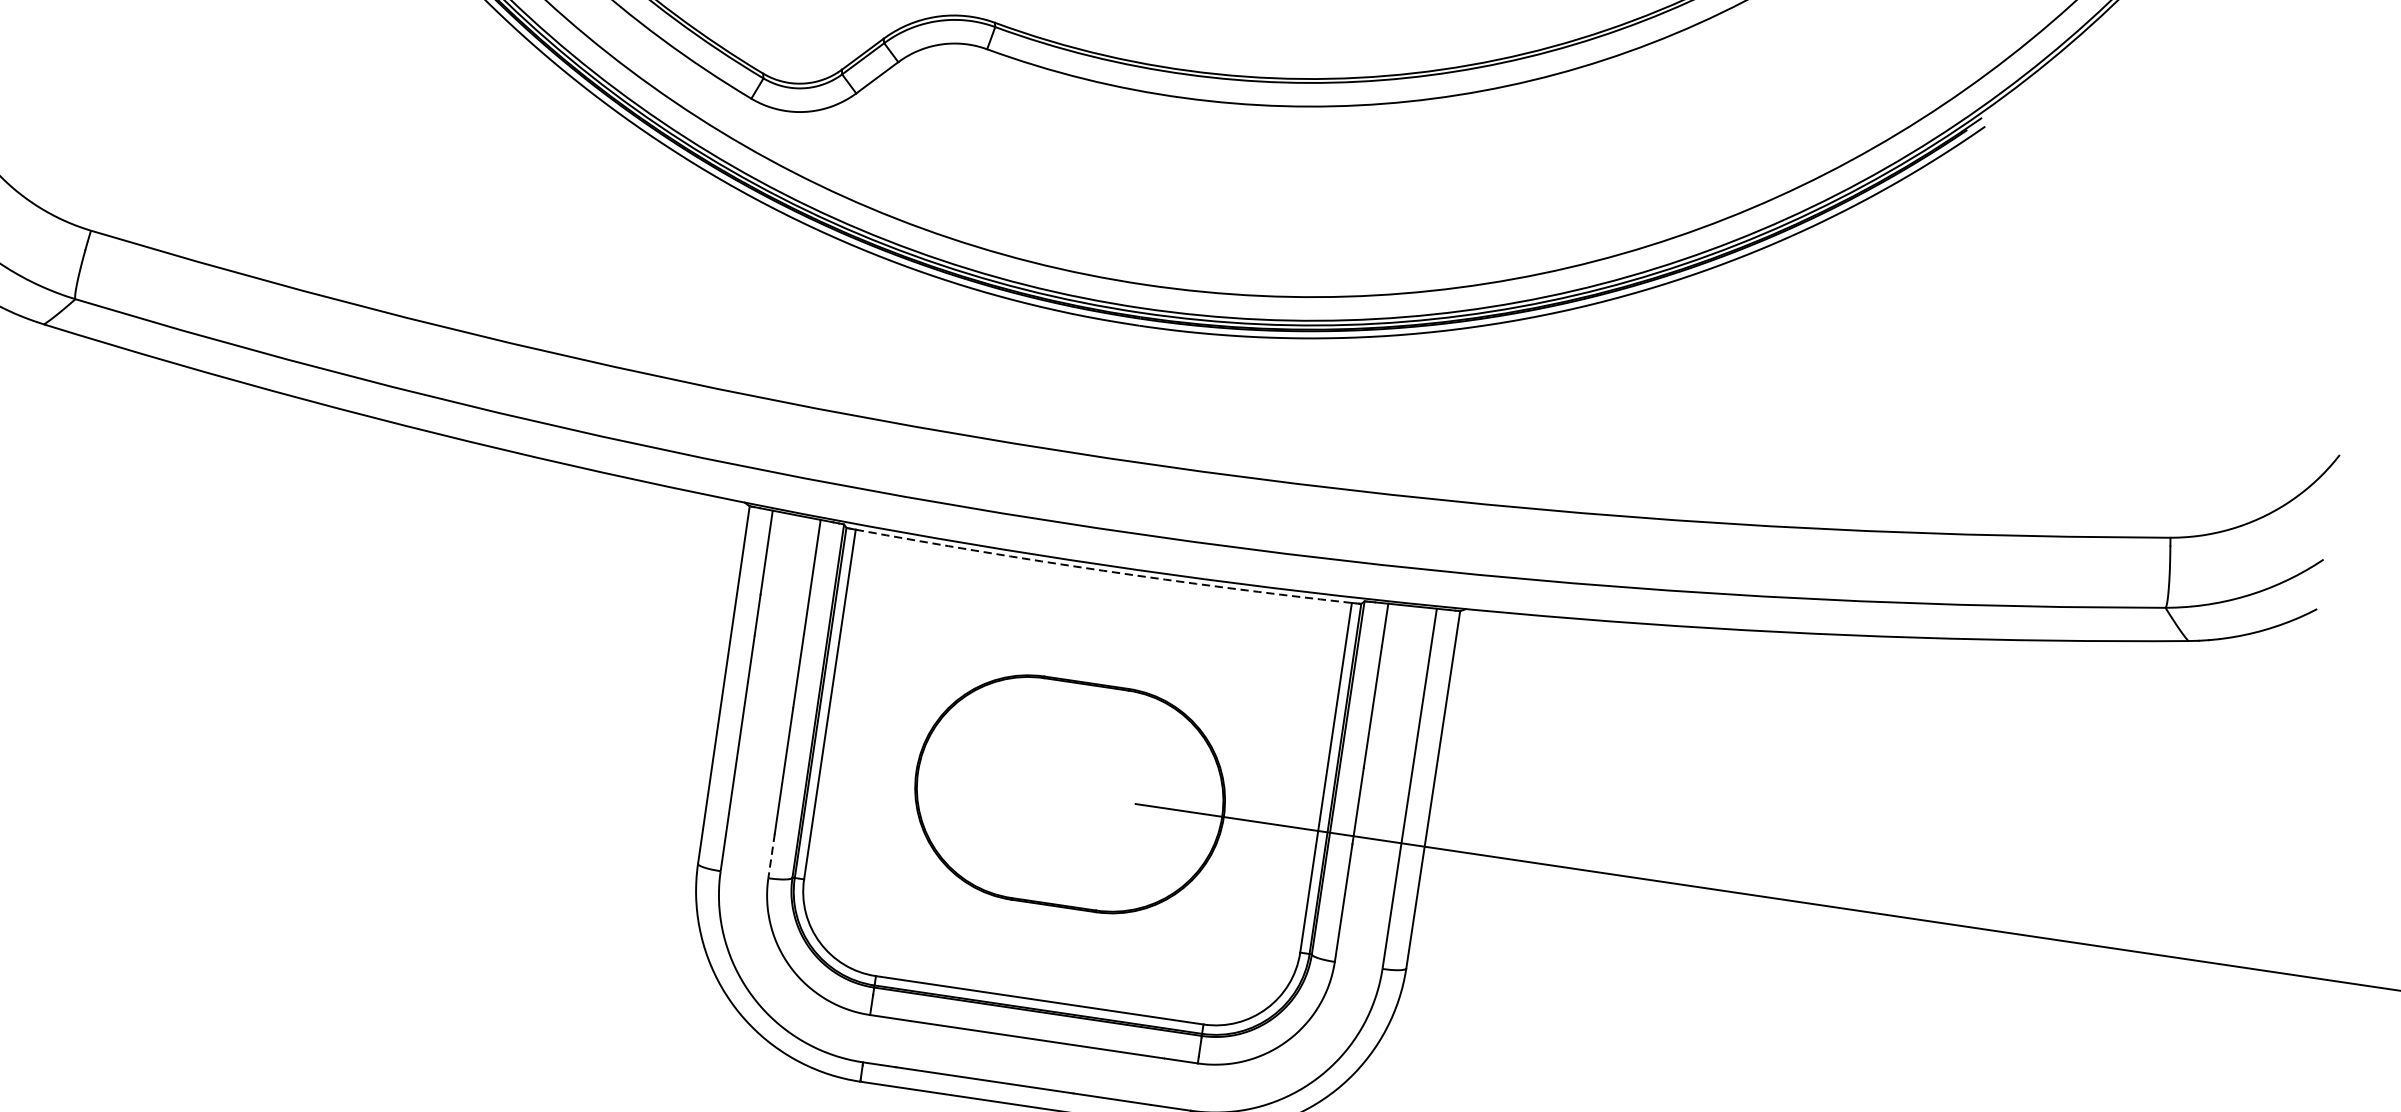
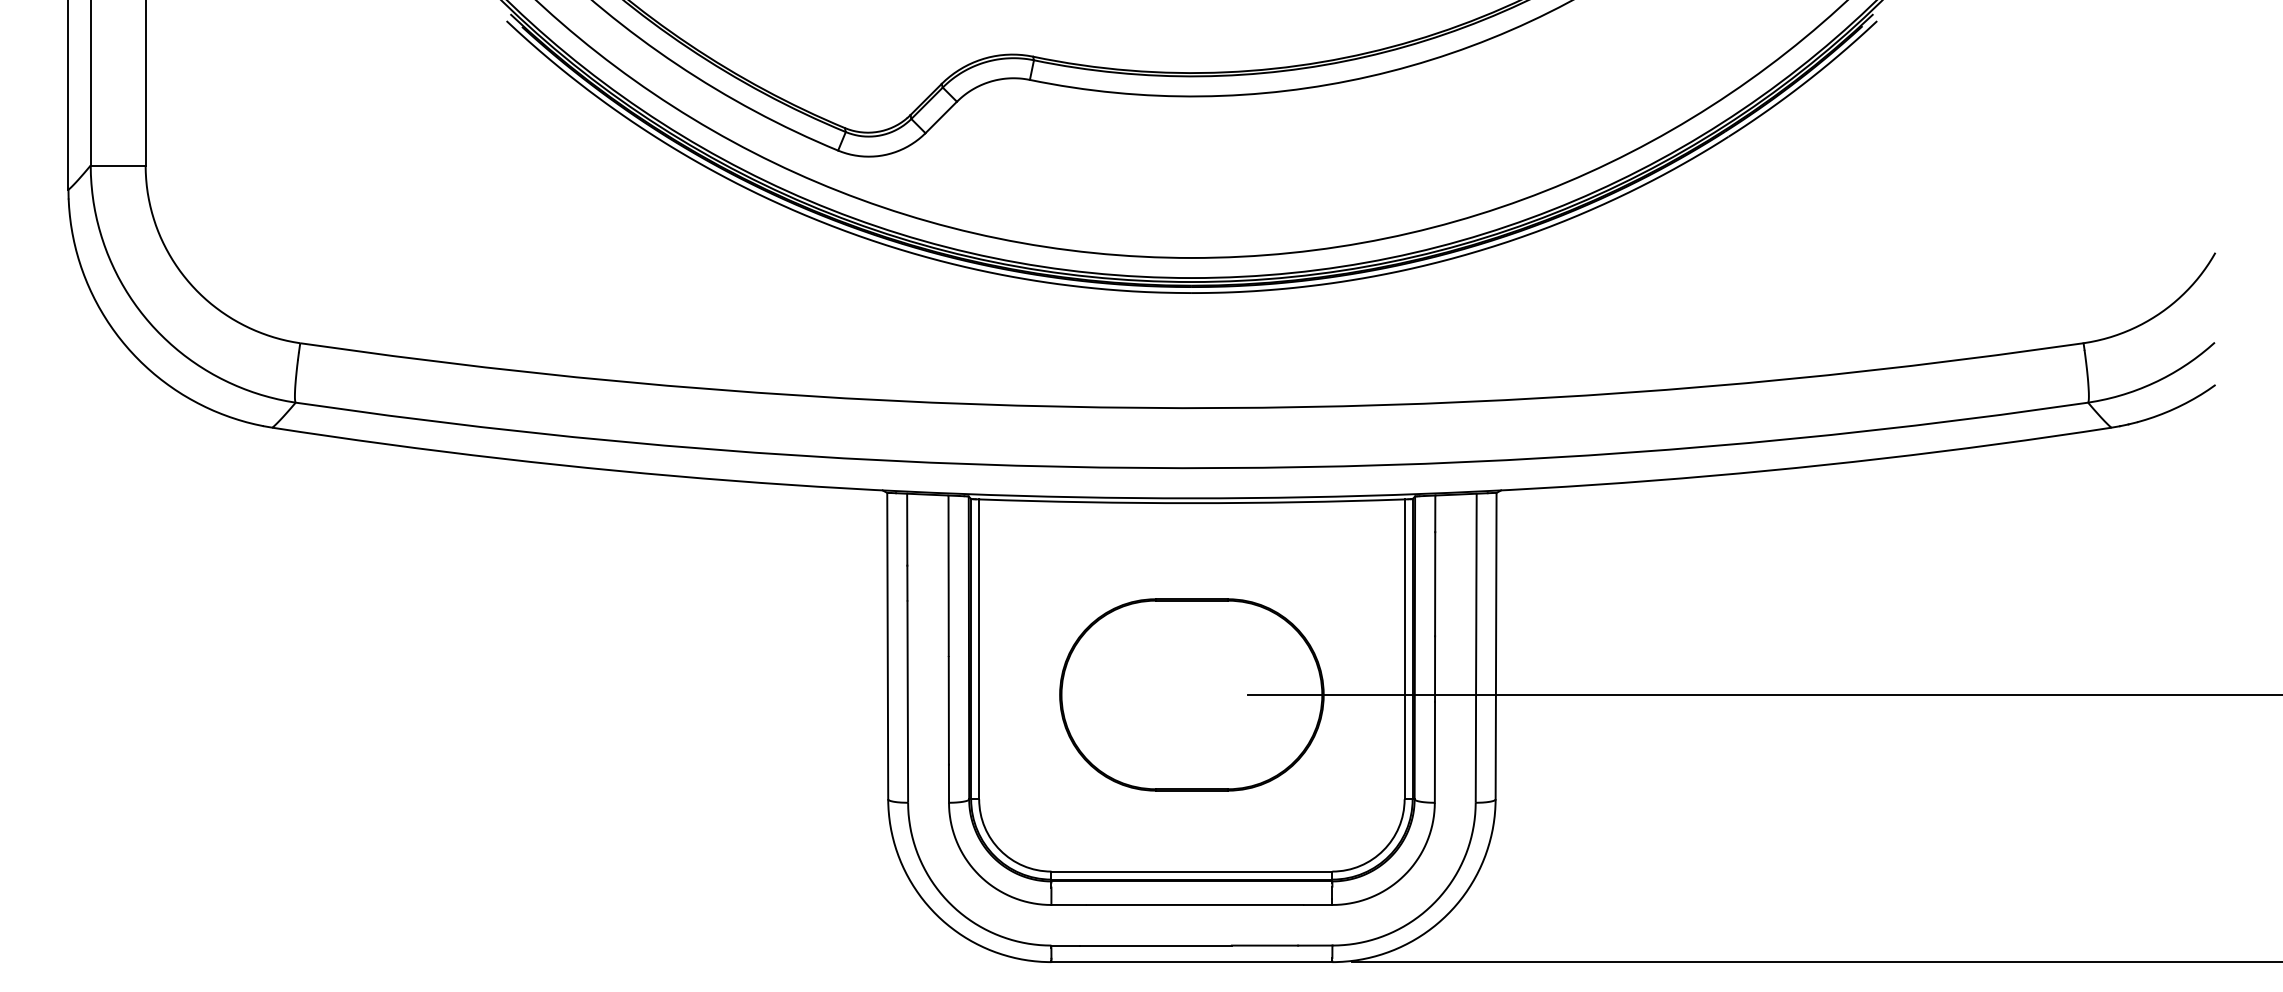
arc: (1102, 571) -> (1191, 503), dashed -> solid
line: (770, 856) -> (948, 784), dashed -> solid

